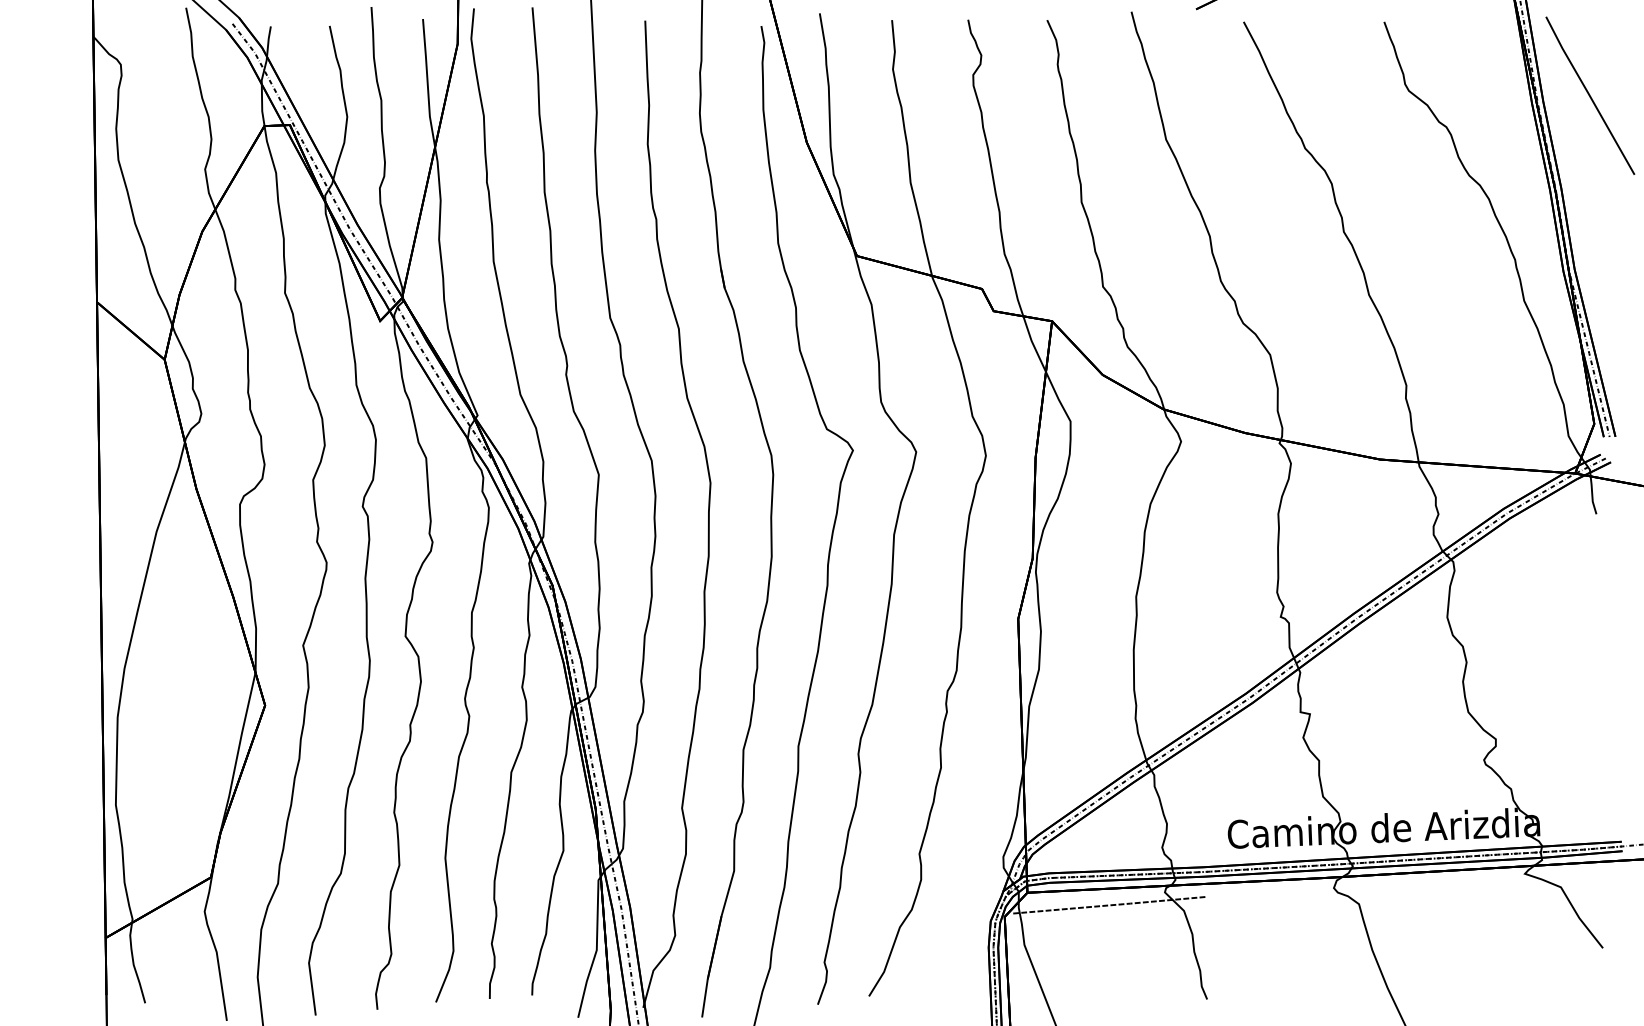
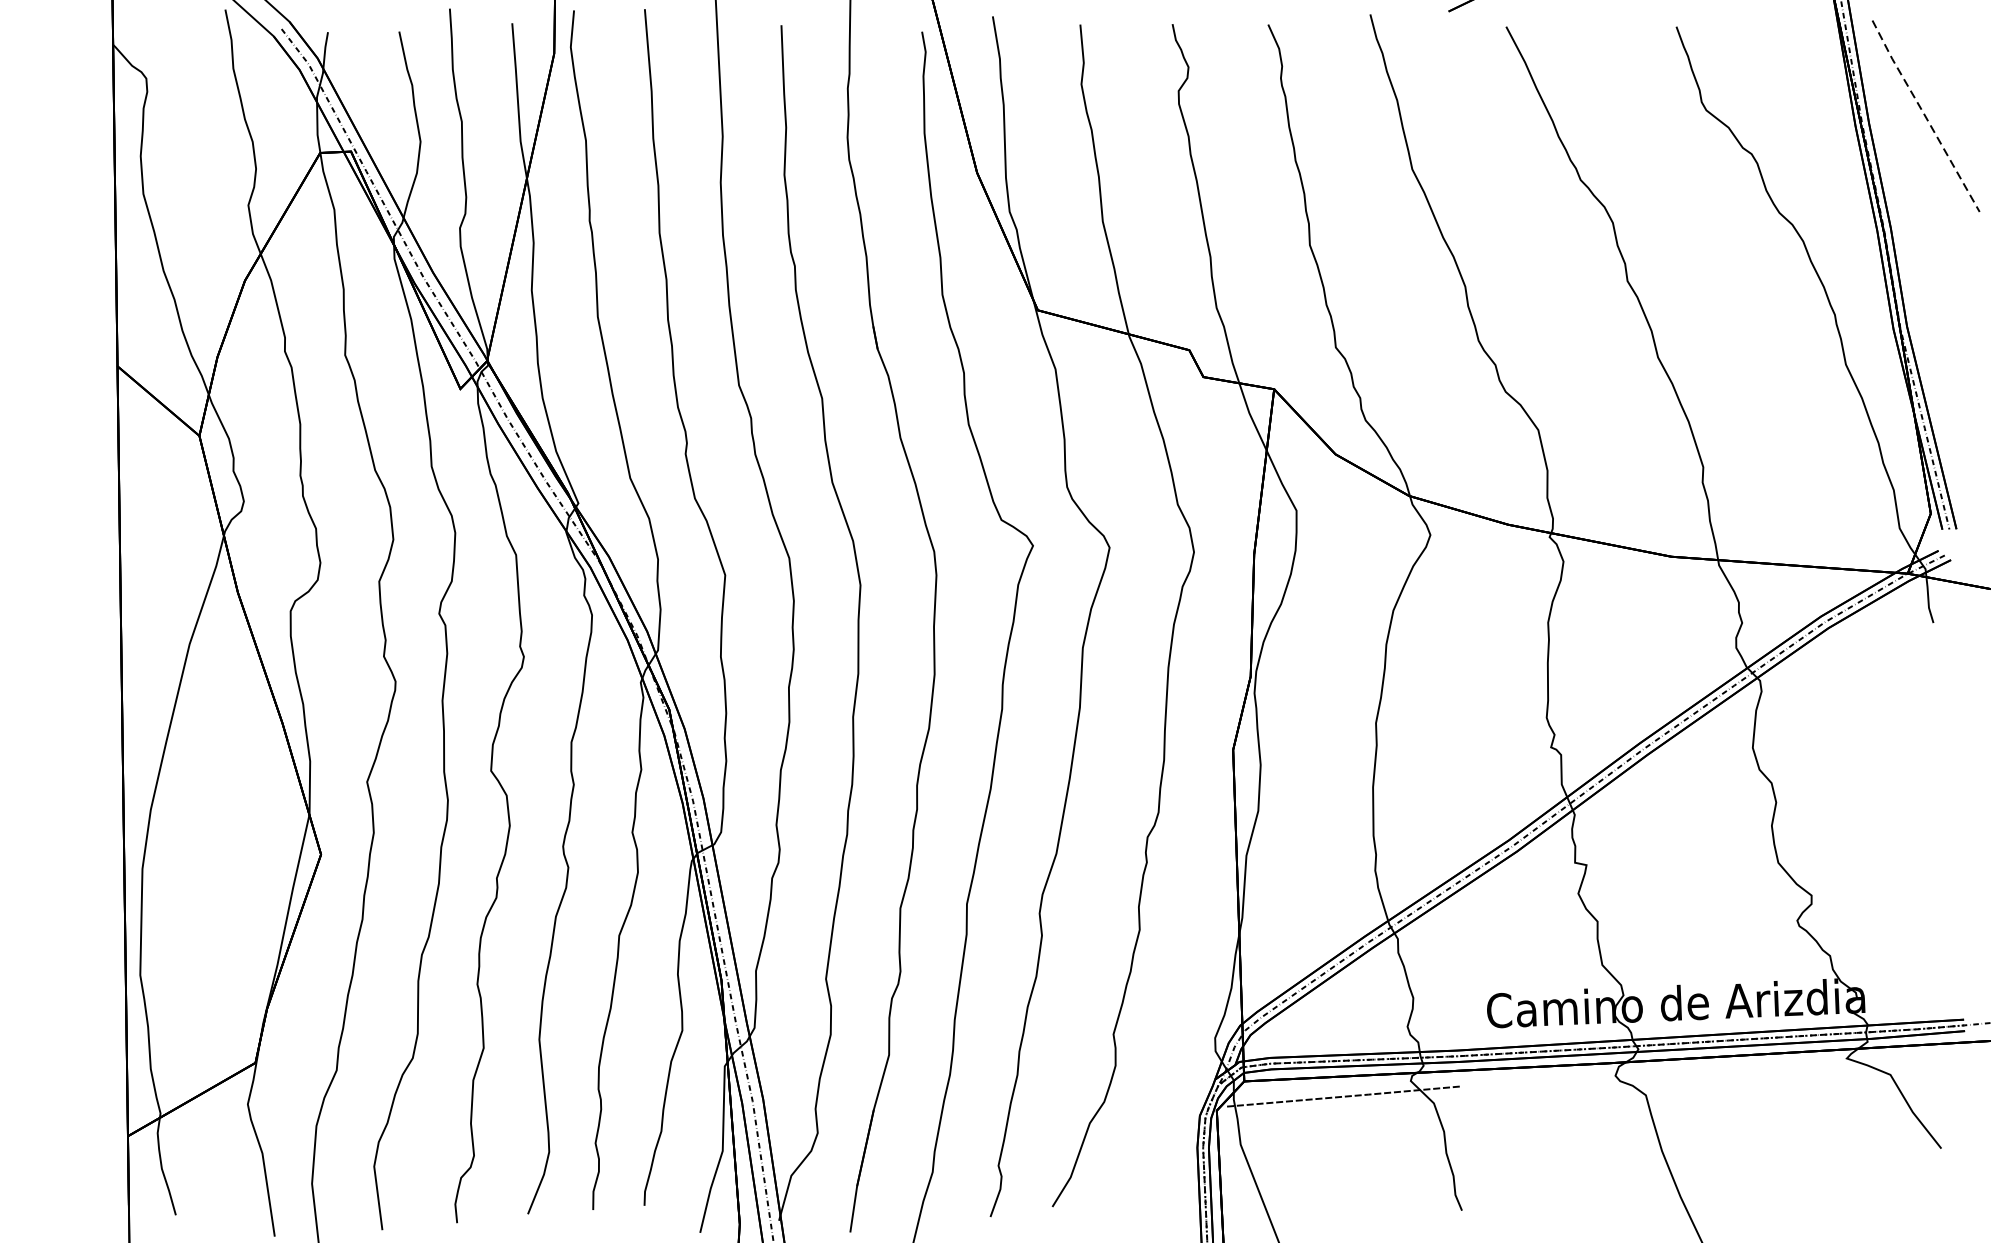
line: (1589, 95) -> (1925, 115), solid -> dashed

